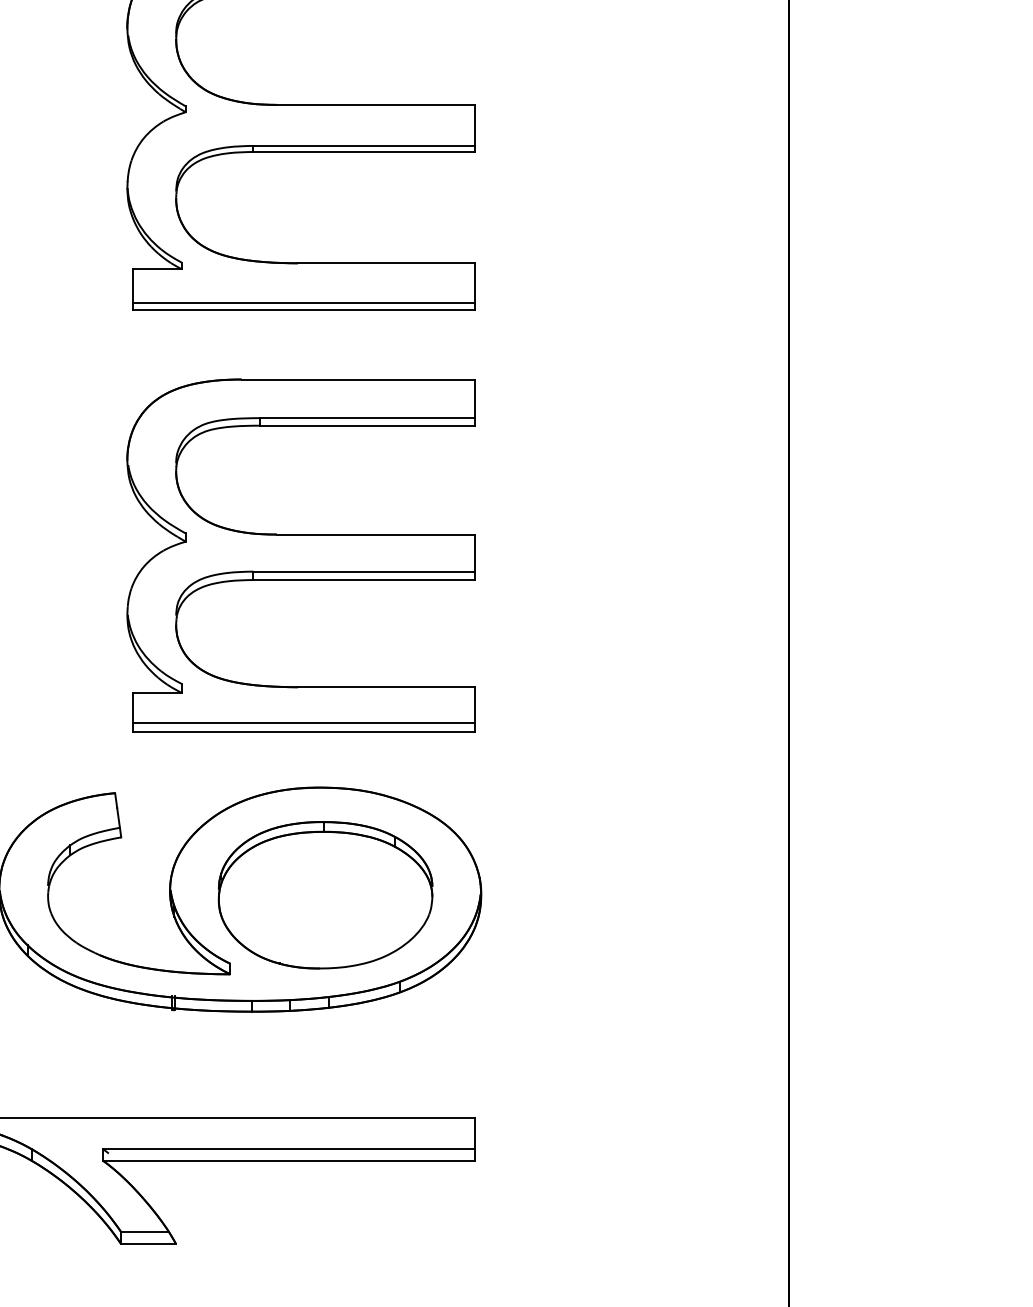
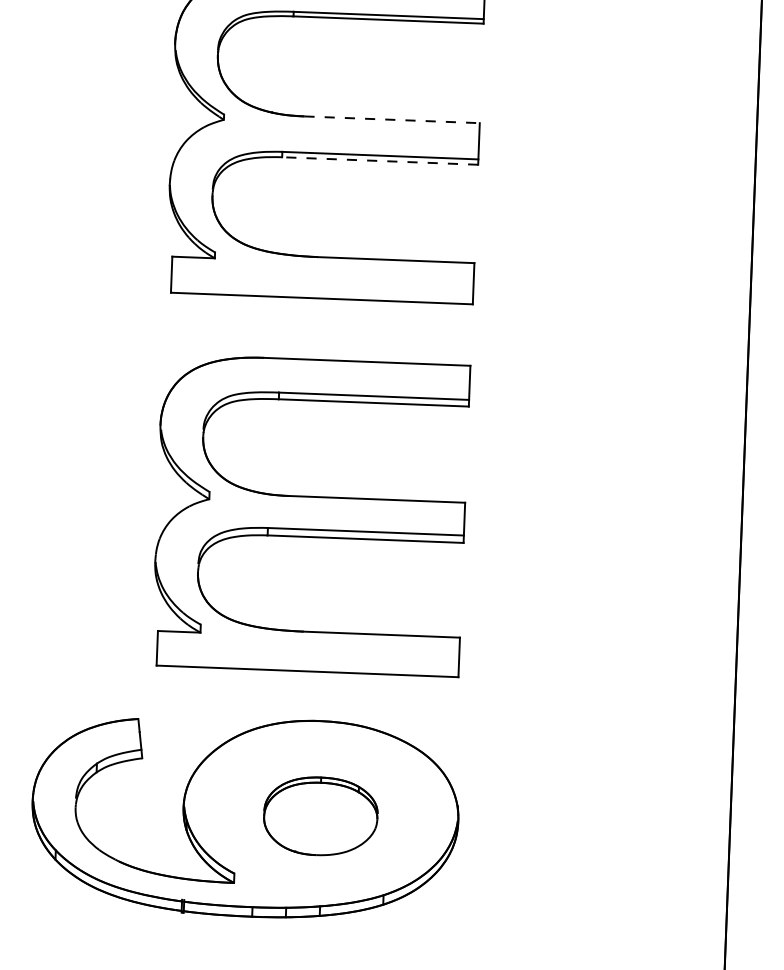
line: (376, 104) -> (392, 119), solid -> dashed
line: (364, 151) -> (380, 160), solid -> dashed
line: (304, 302) -> (322, 291), removed
line: (304, 722) -> (308, 663), removed
part: (325, 895) -> (320, 816), size x0.6

